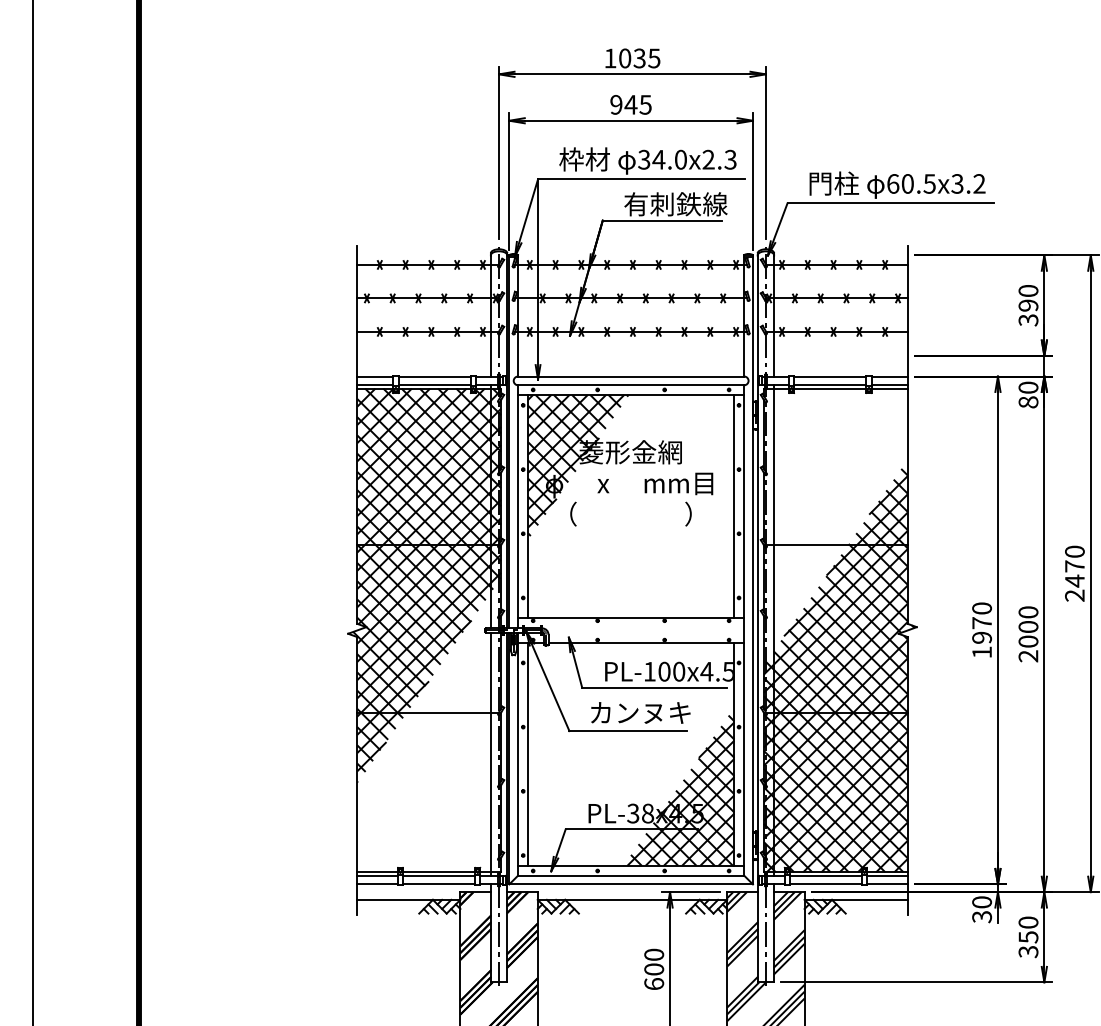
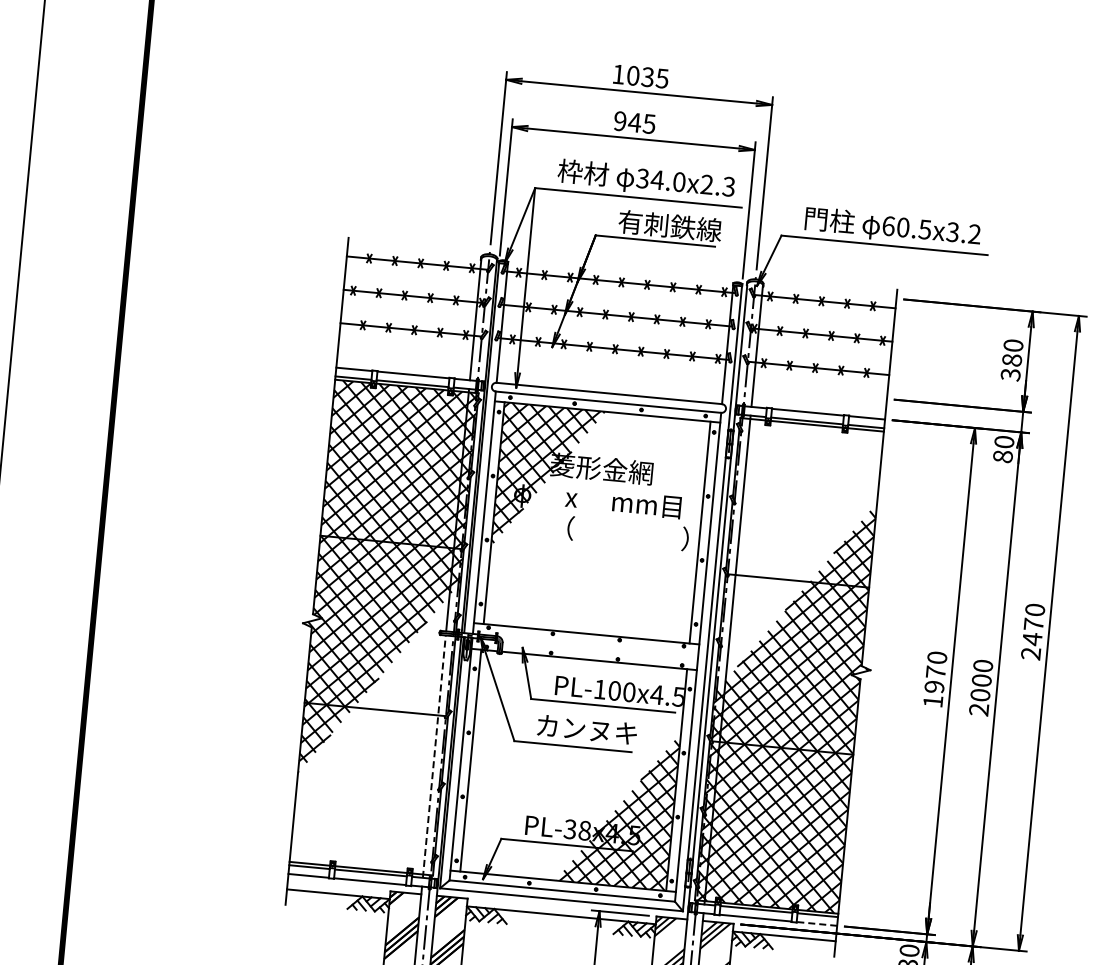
text: (1028, 305) -> (1012, 360), 390 -> 380
text: (630, 513) -> (627, 532), moved
line: (491, 754) -> (434, 757), solid -> dashed
line: (886, 884) -> (816, 923), solid -> dashed

